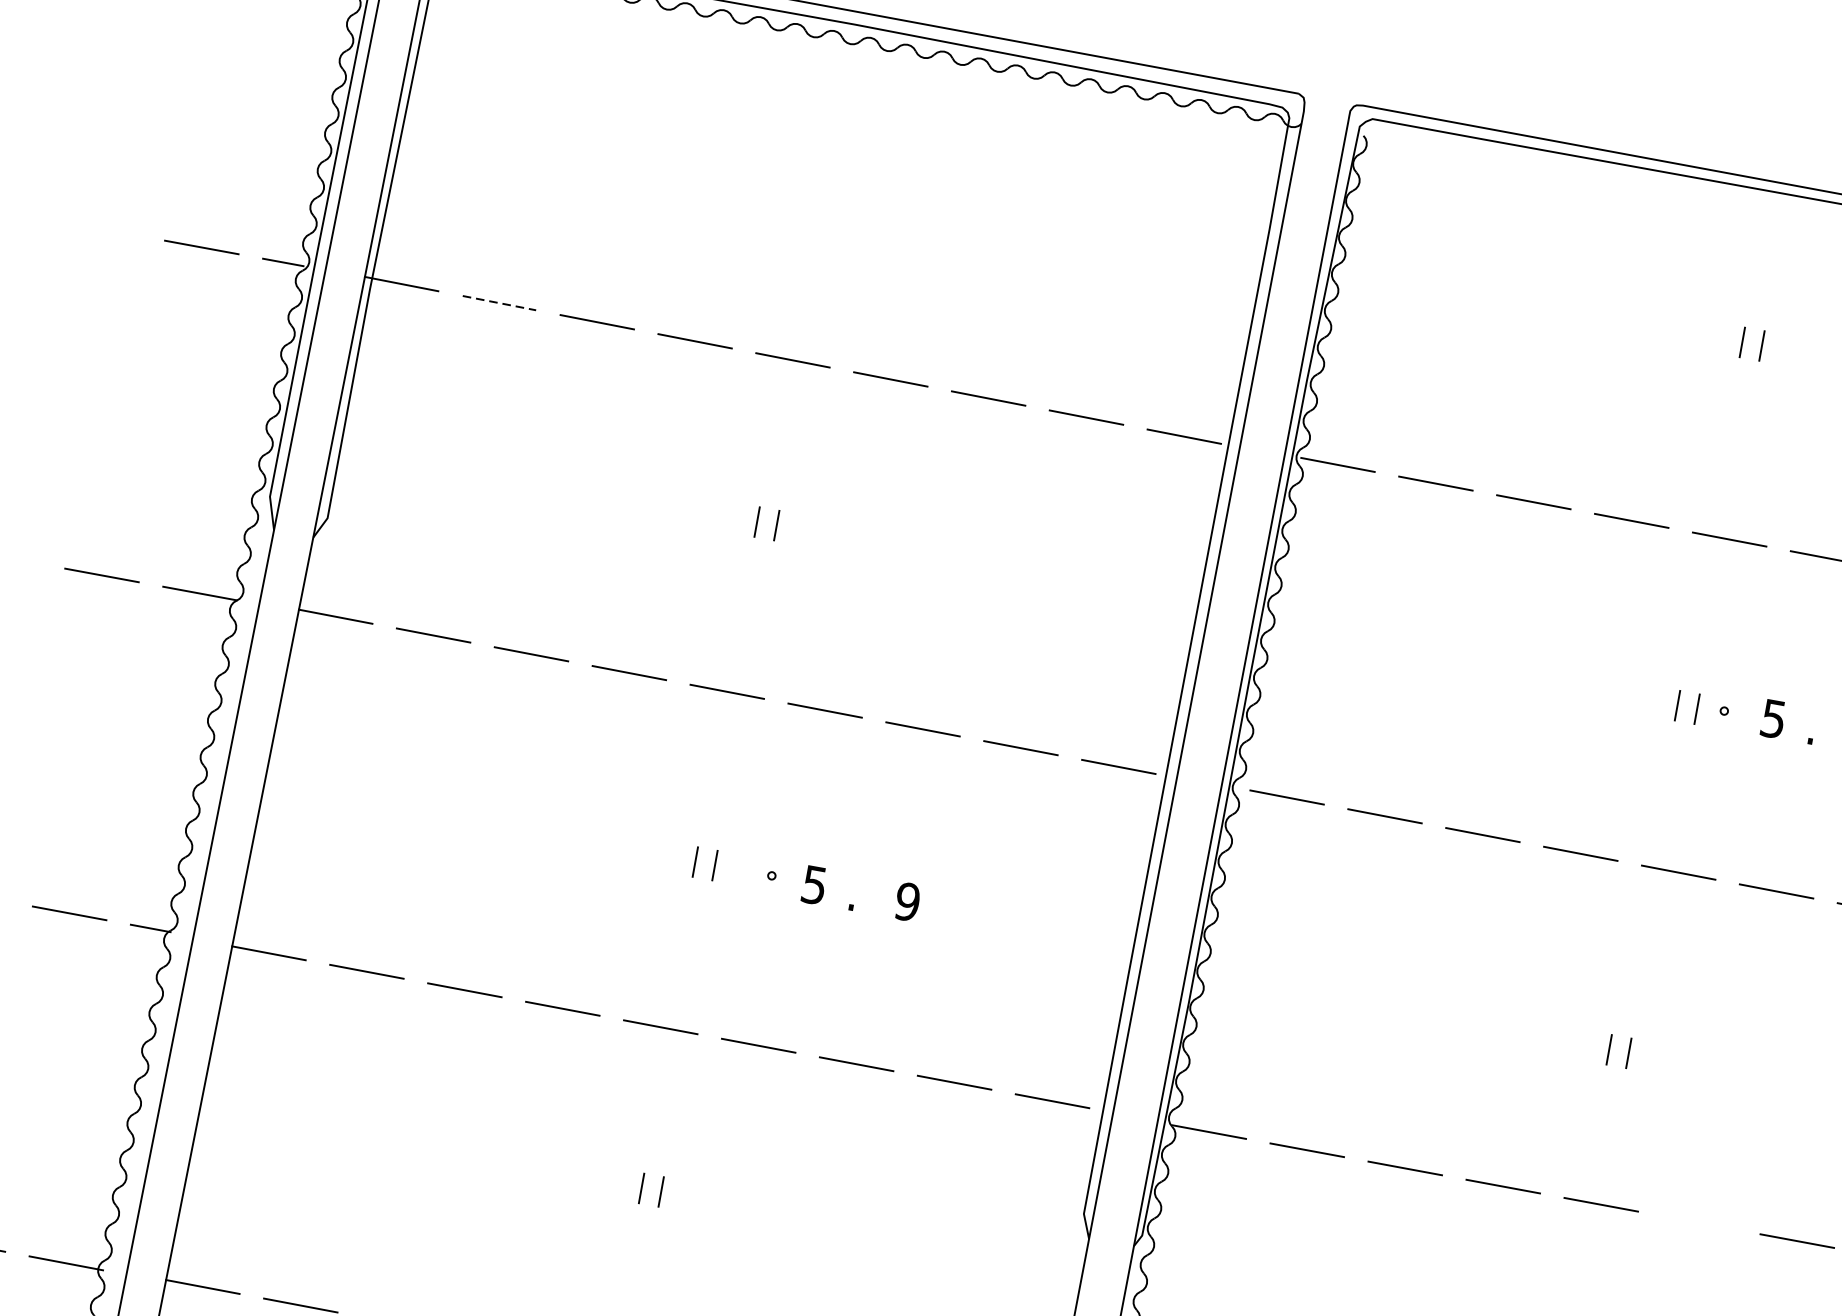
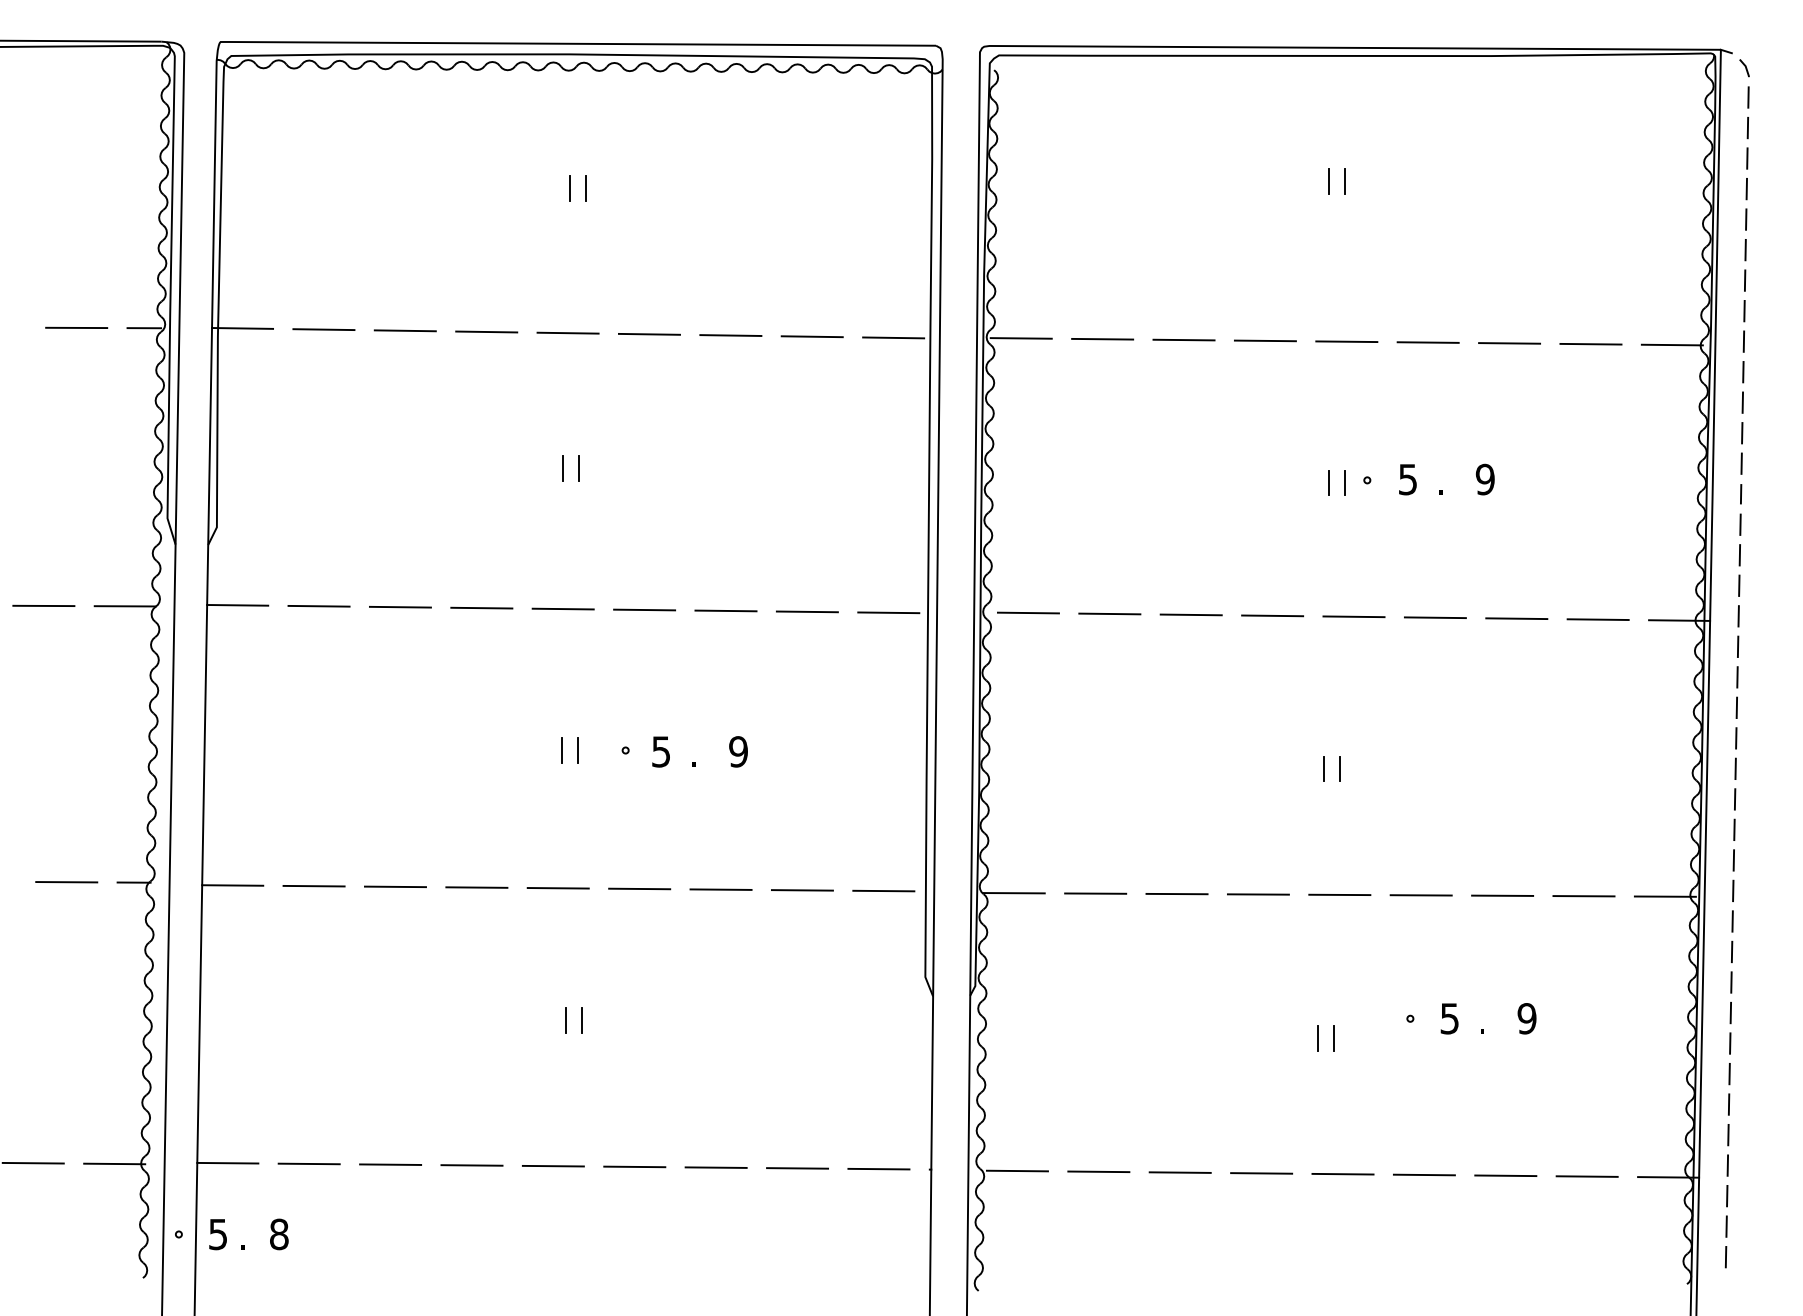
line: (827, 186) -> (570, 188), added
line: (846, 189) -> (586, 188), added
line: (498, 302) -> (323, 329), dashed -> solid
line: (1698, 1222) -> (1420, 895), added

